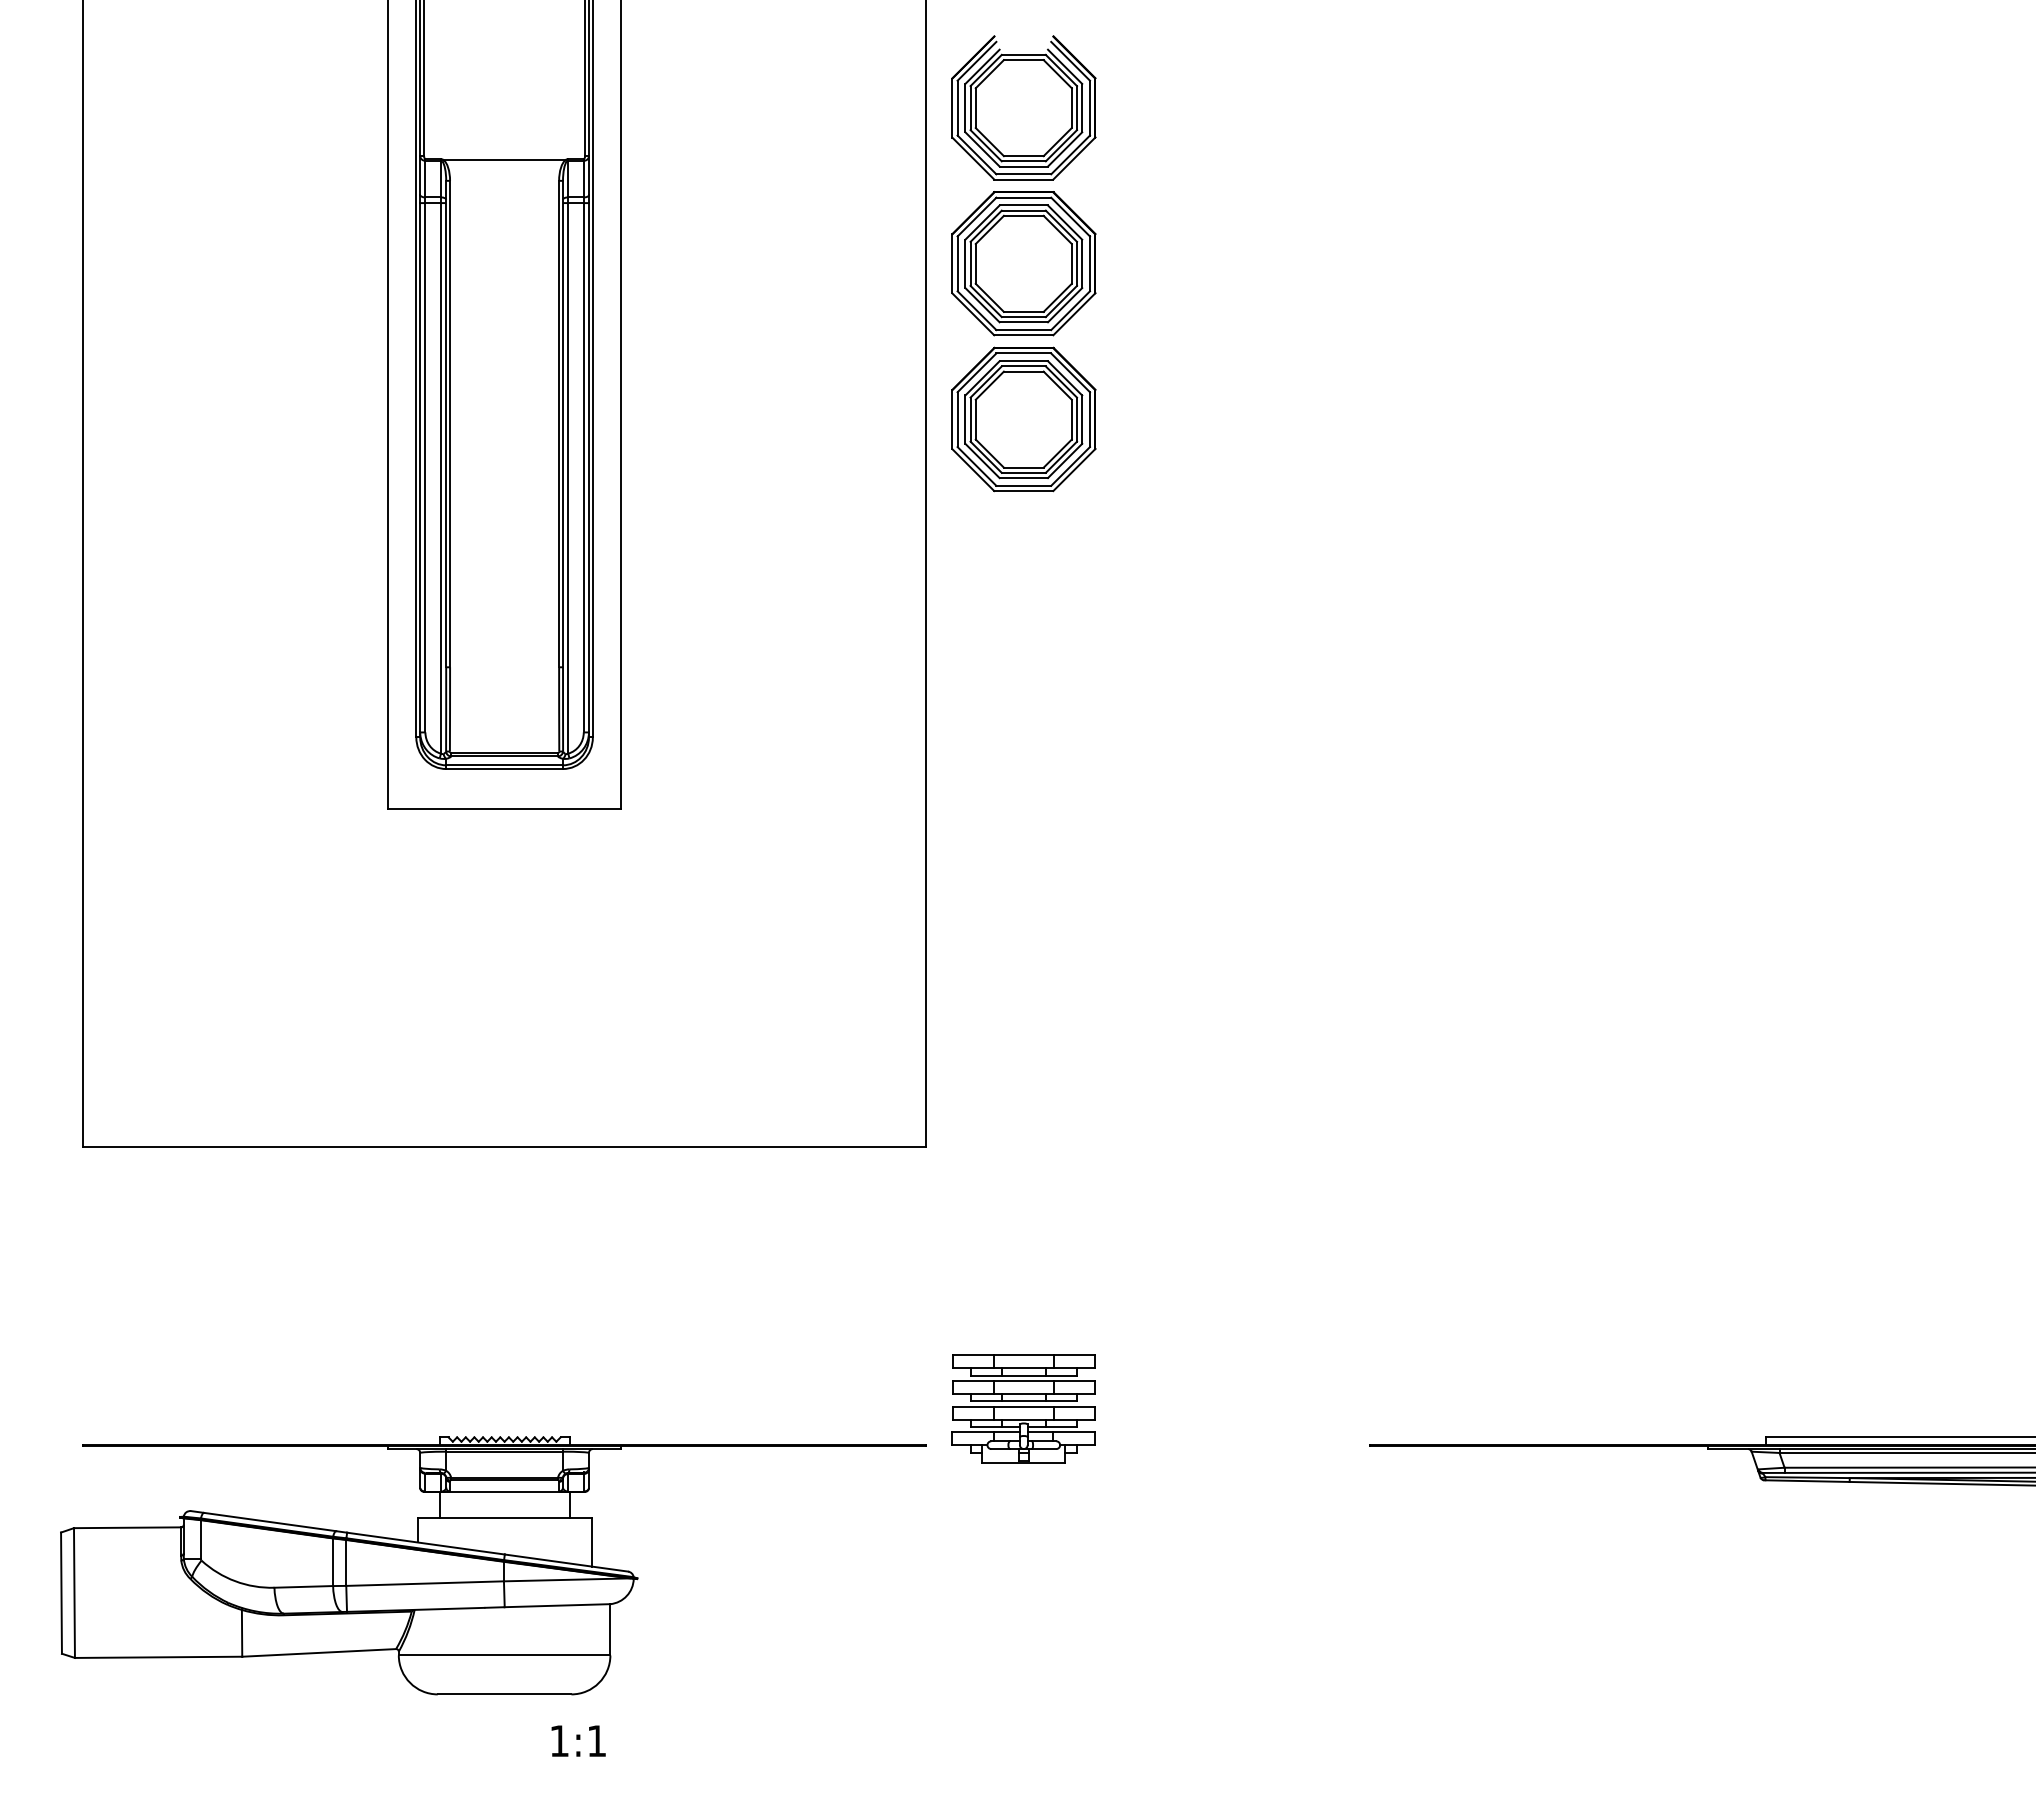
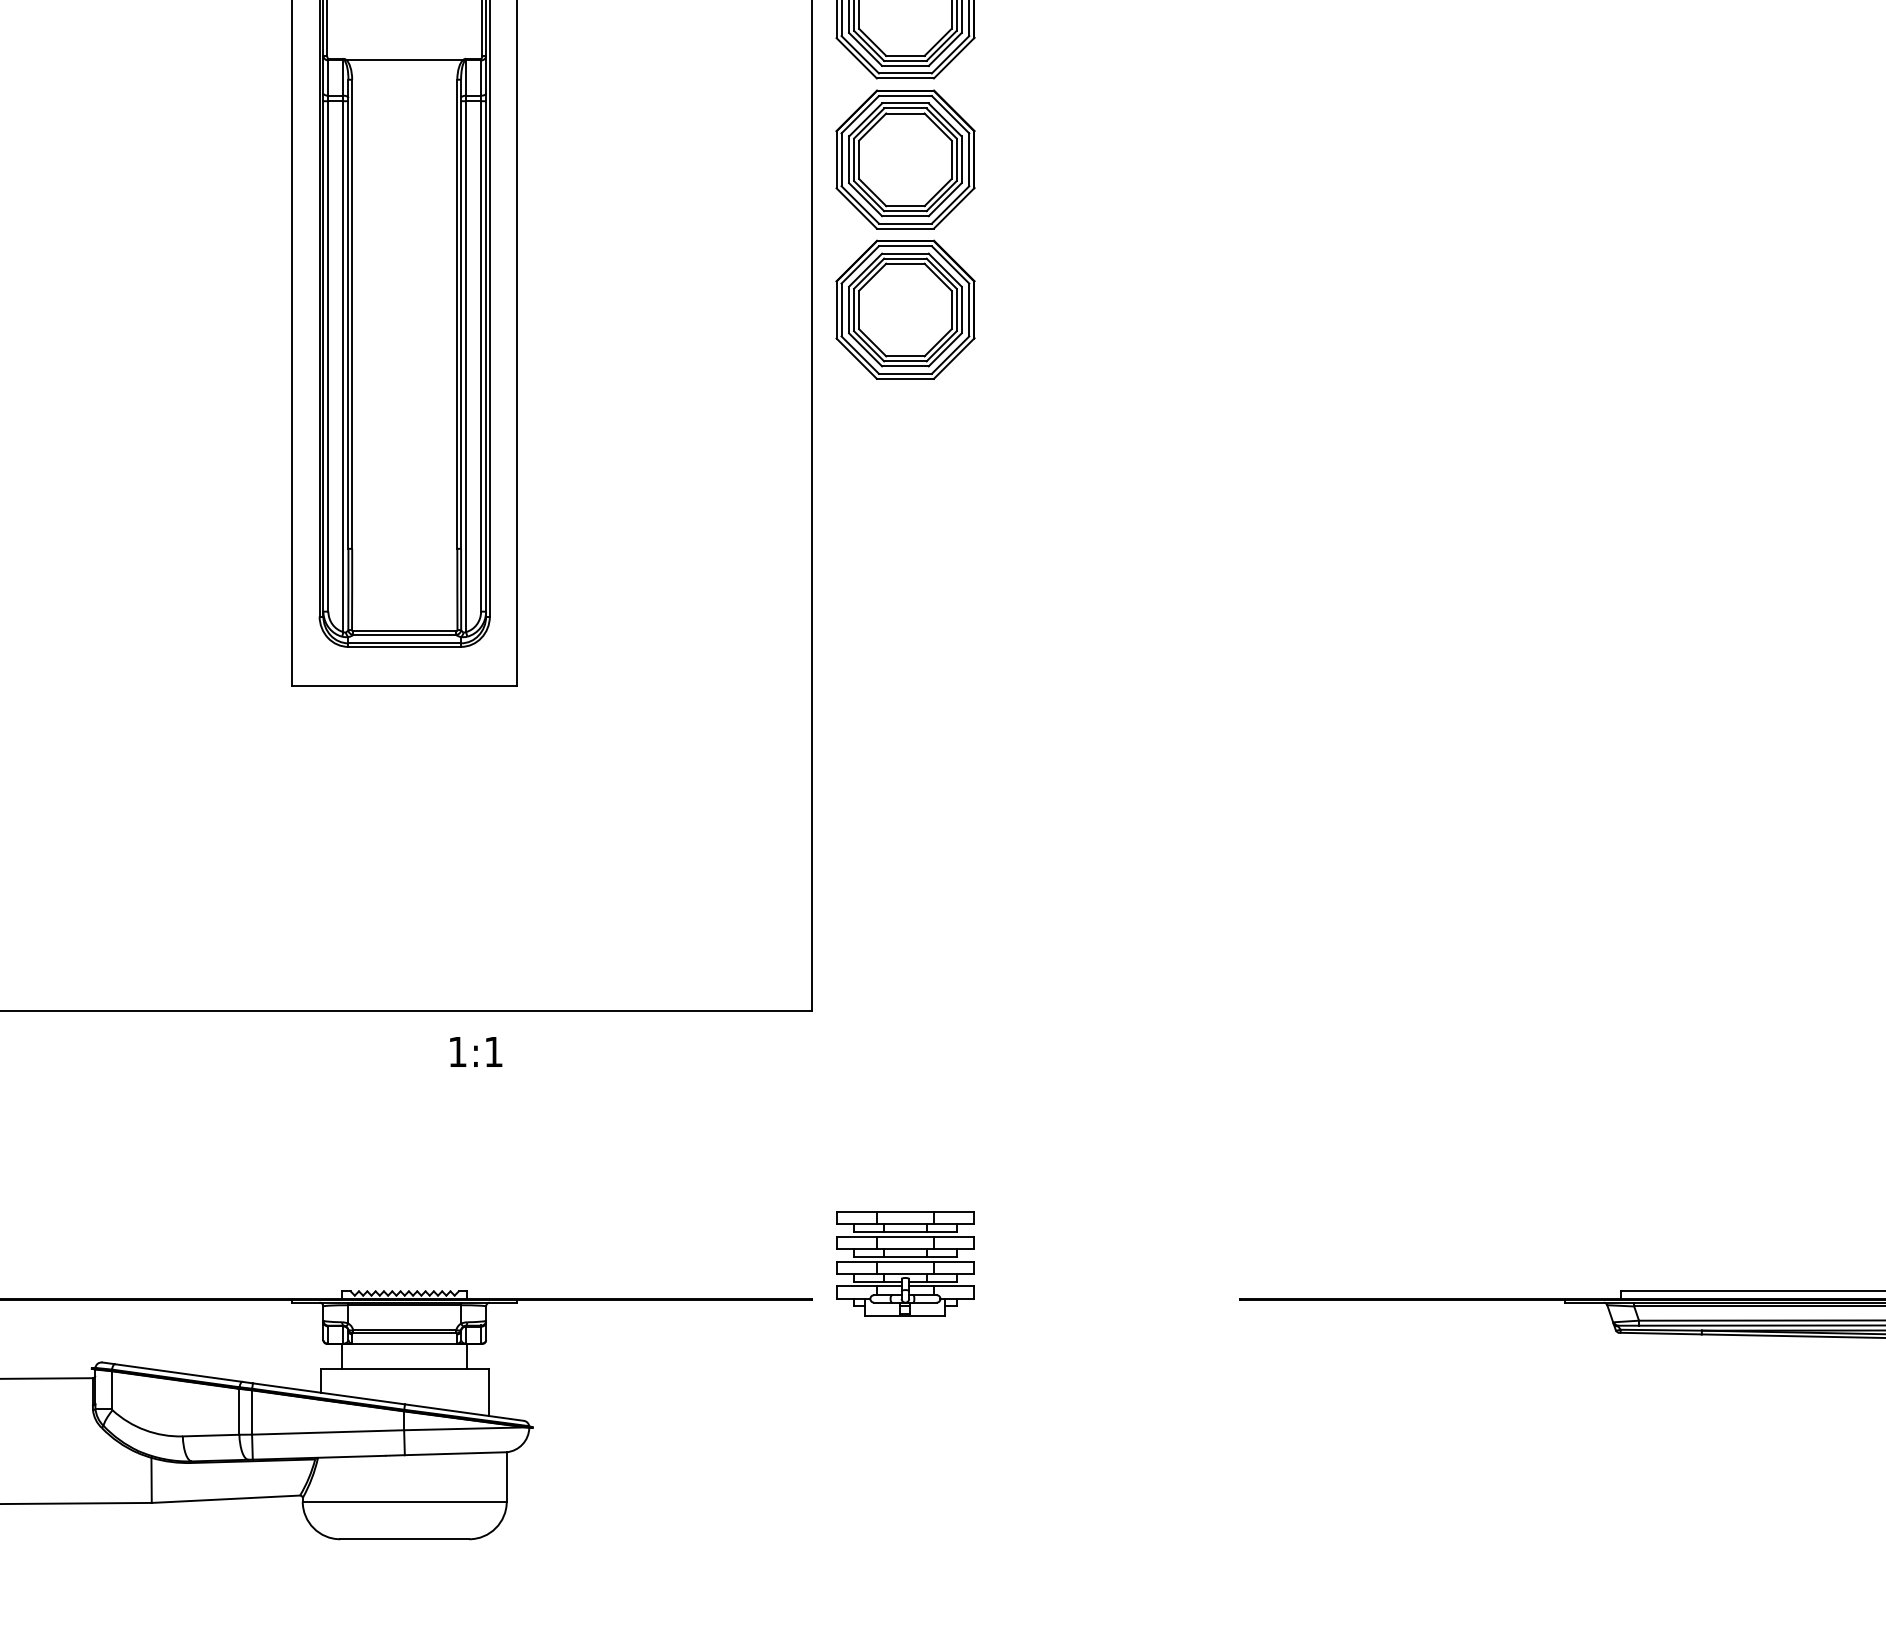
text: (578, 1740) -> (476, 1051), moved

